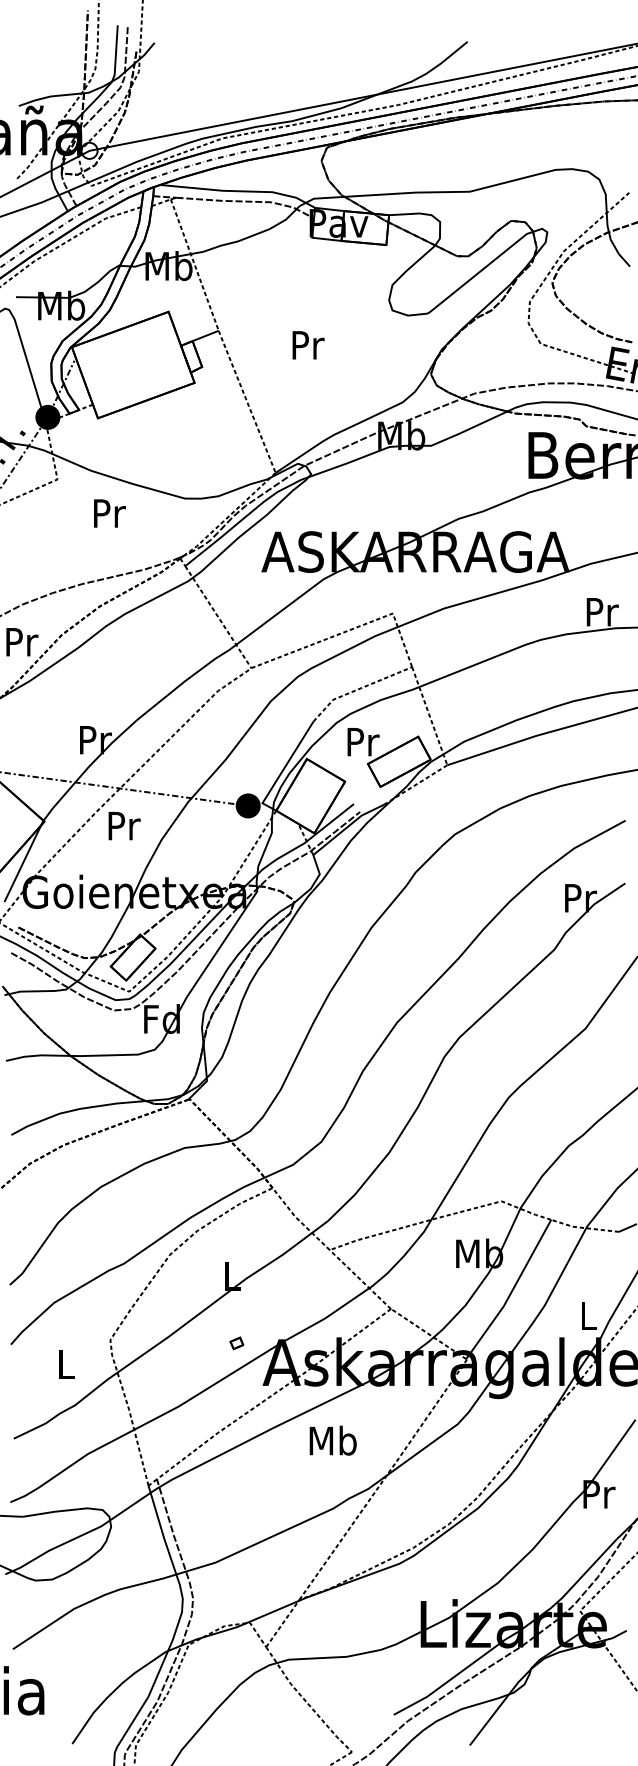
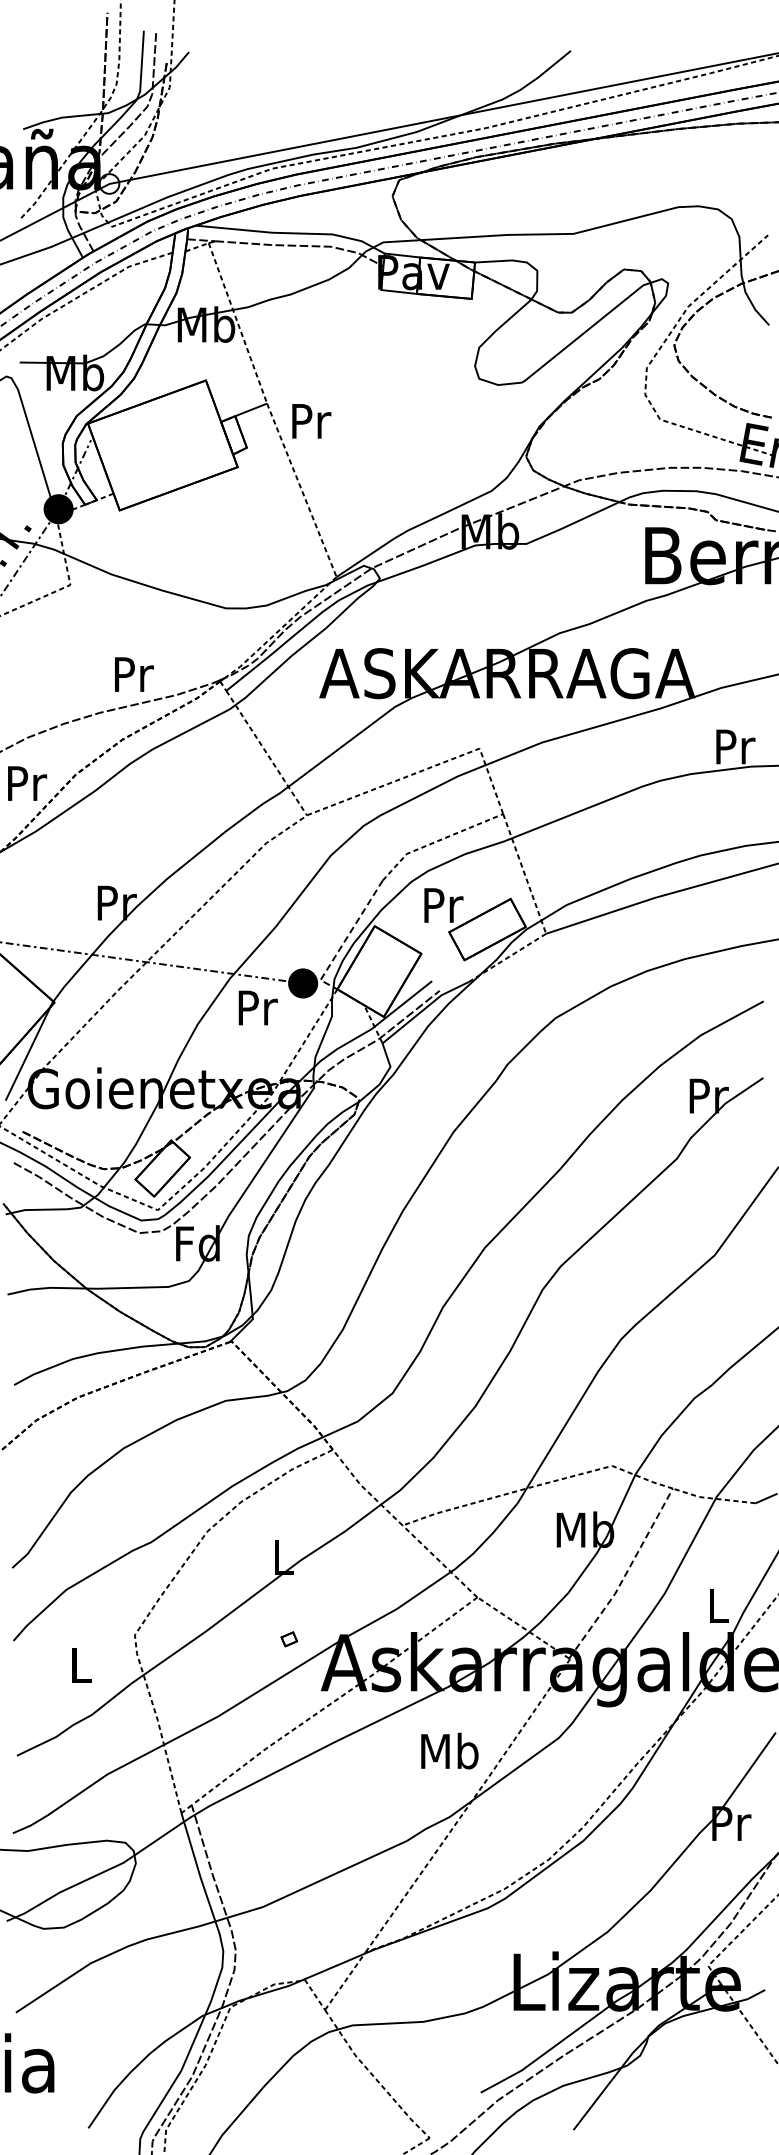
text: (308, 345) -> (311, 421), moved
text: (110, 513) -> (134, 674), moved
line: (282, 769) -> (345, 939), solid -> dashed
text: (123, 825) -> (257, 1007), moved
line: (511, 1291) -> (624, 1576), solid -> dashed
text: (332, 1440) -> (449, 1750), moved

